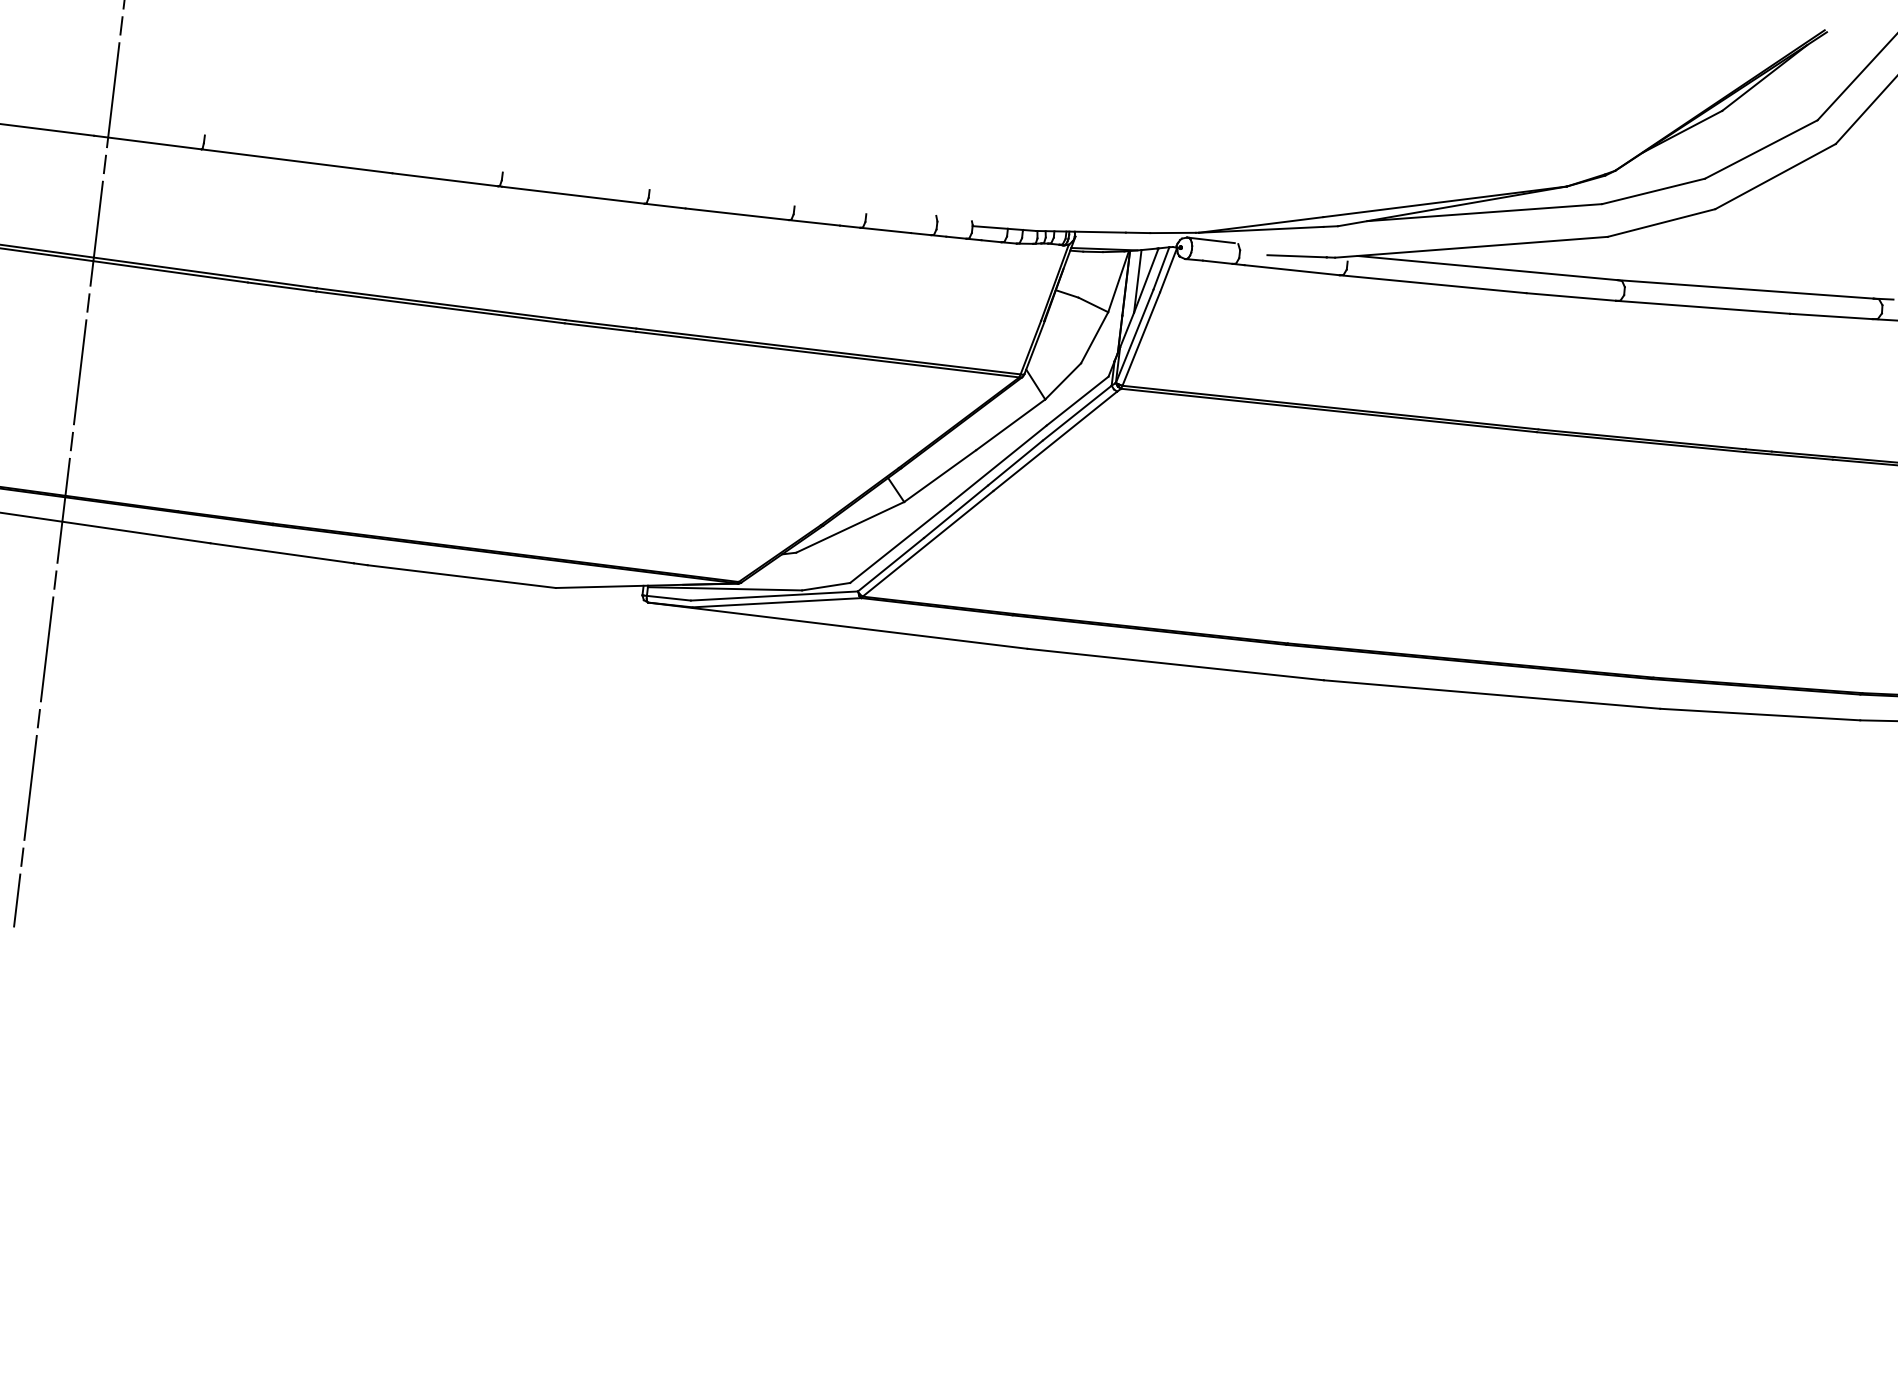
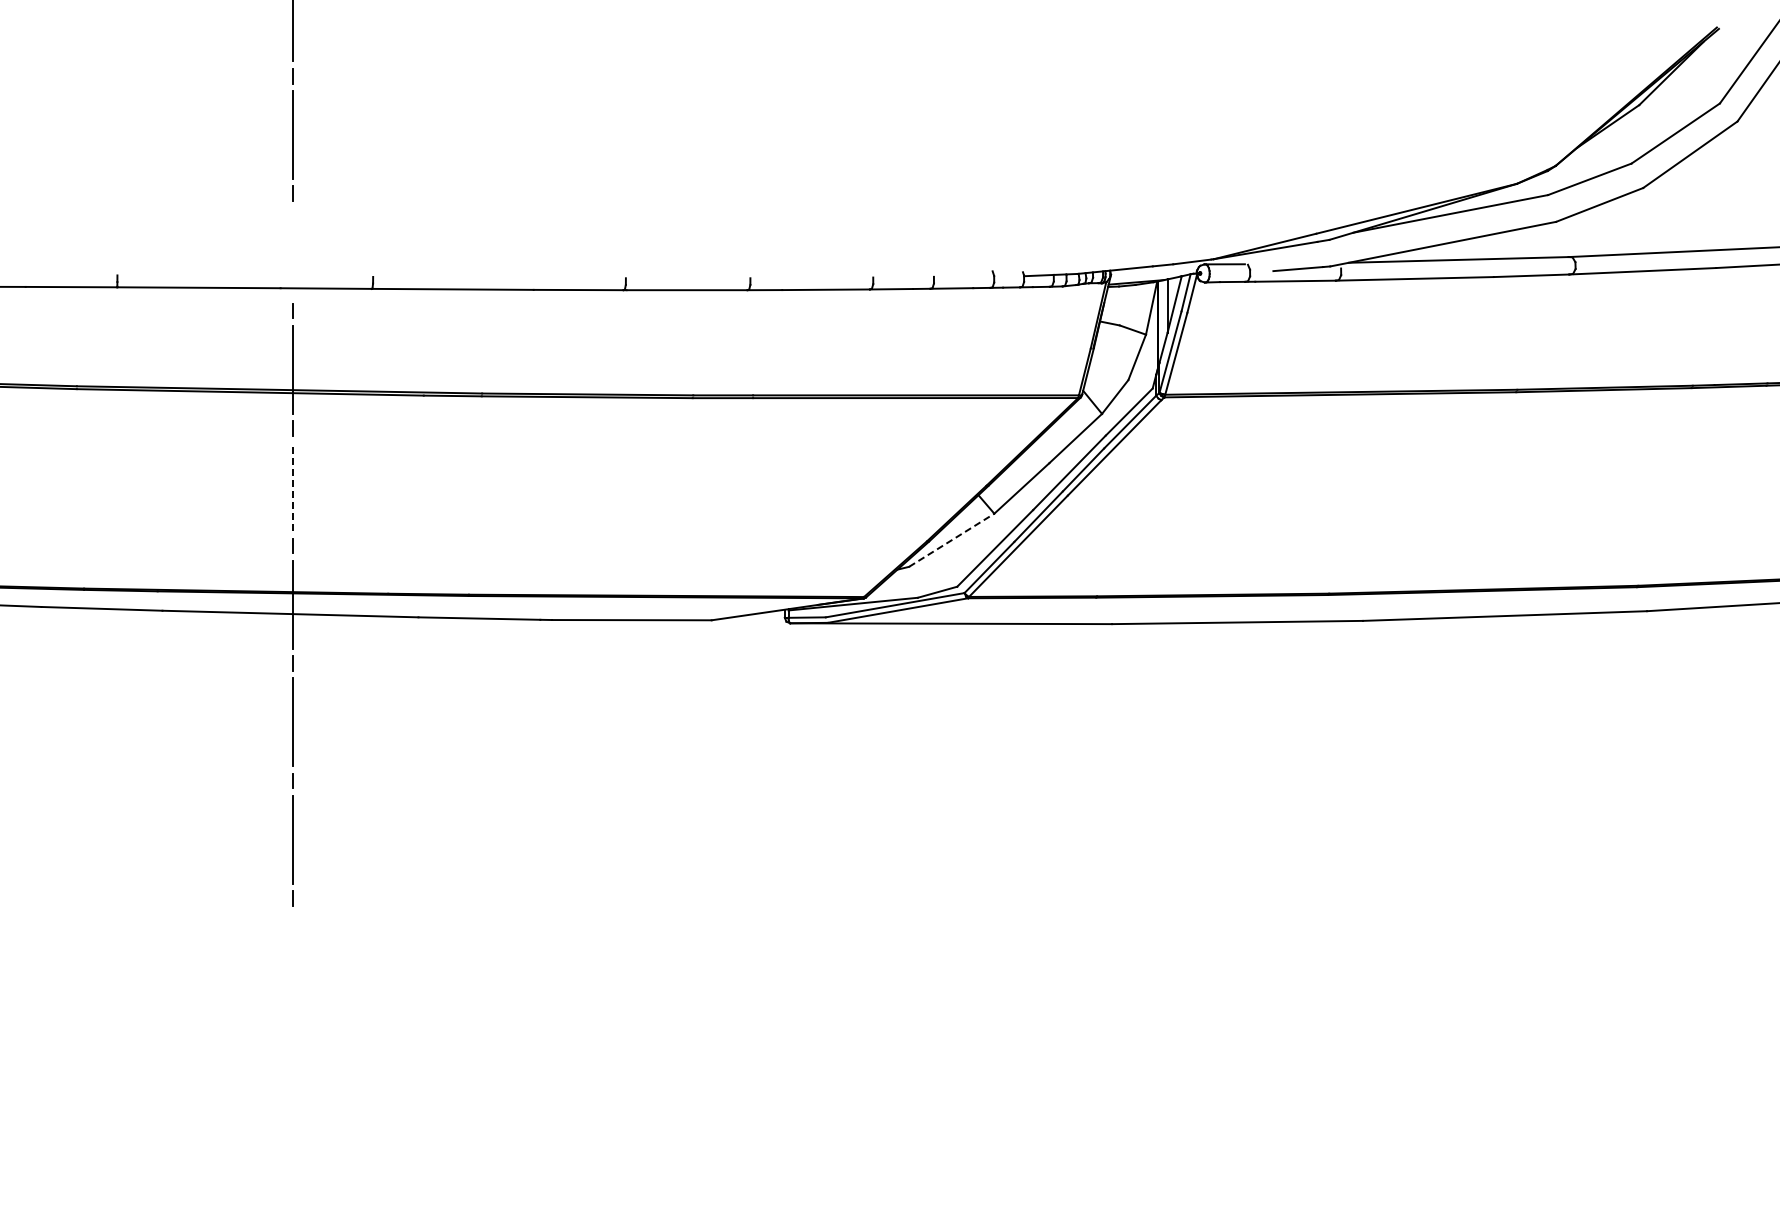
line: (113, 95) -> (292, 252), removed
line: (80, 371) -> (292, 486), solid -> dashed
line: (851, 527) -> (952, 540), solid -> dashed
line: (17, 900) -> (292, 935), removed

